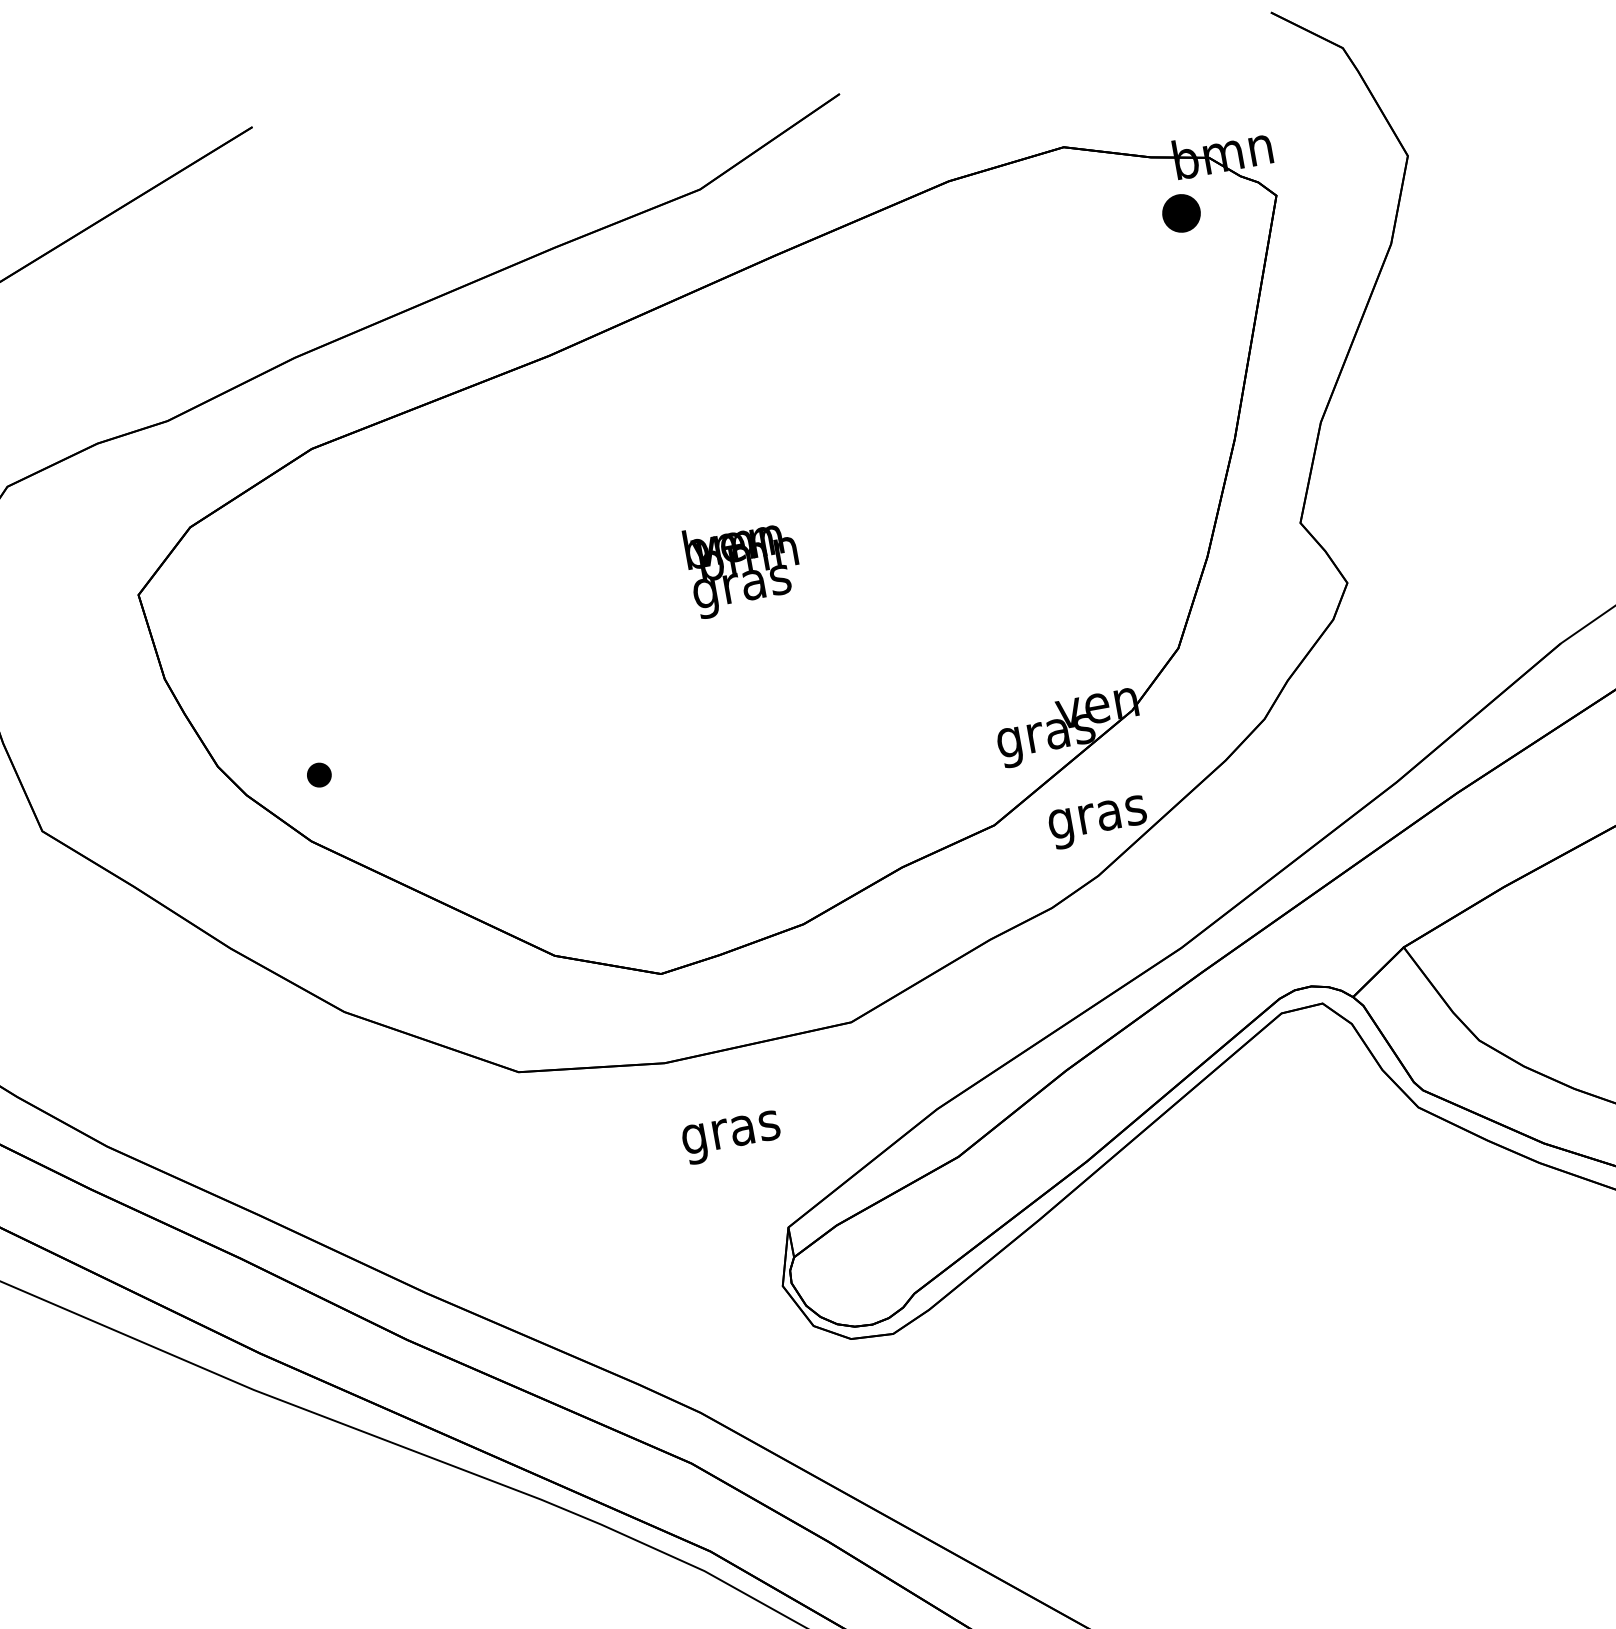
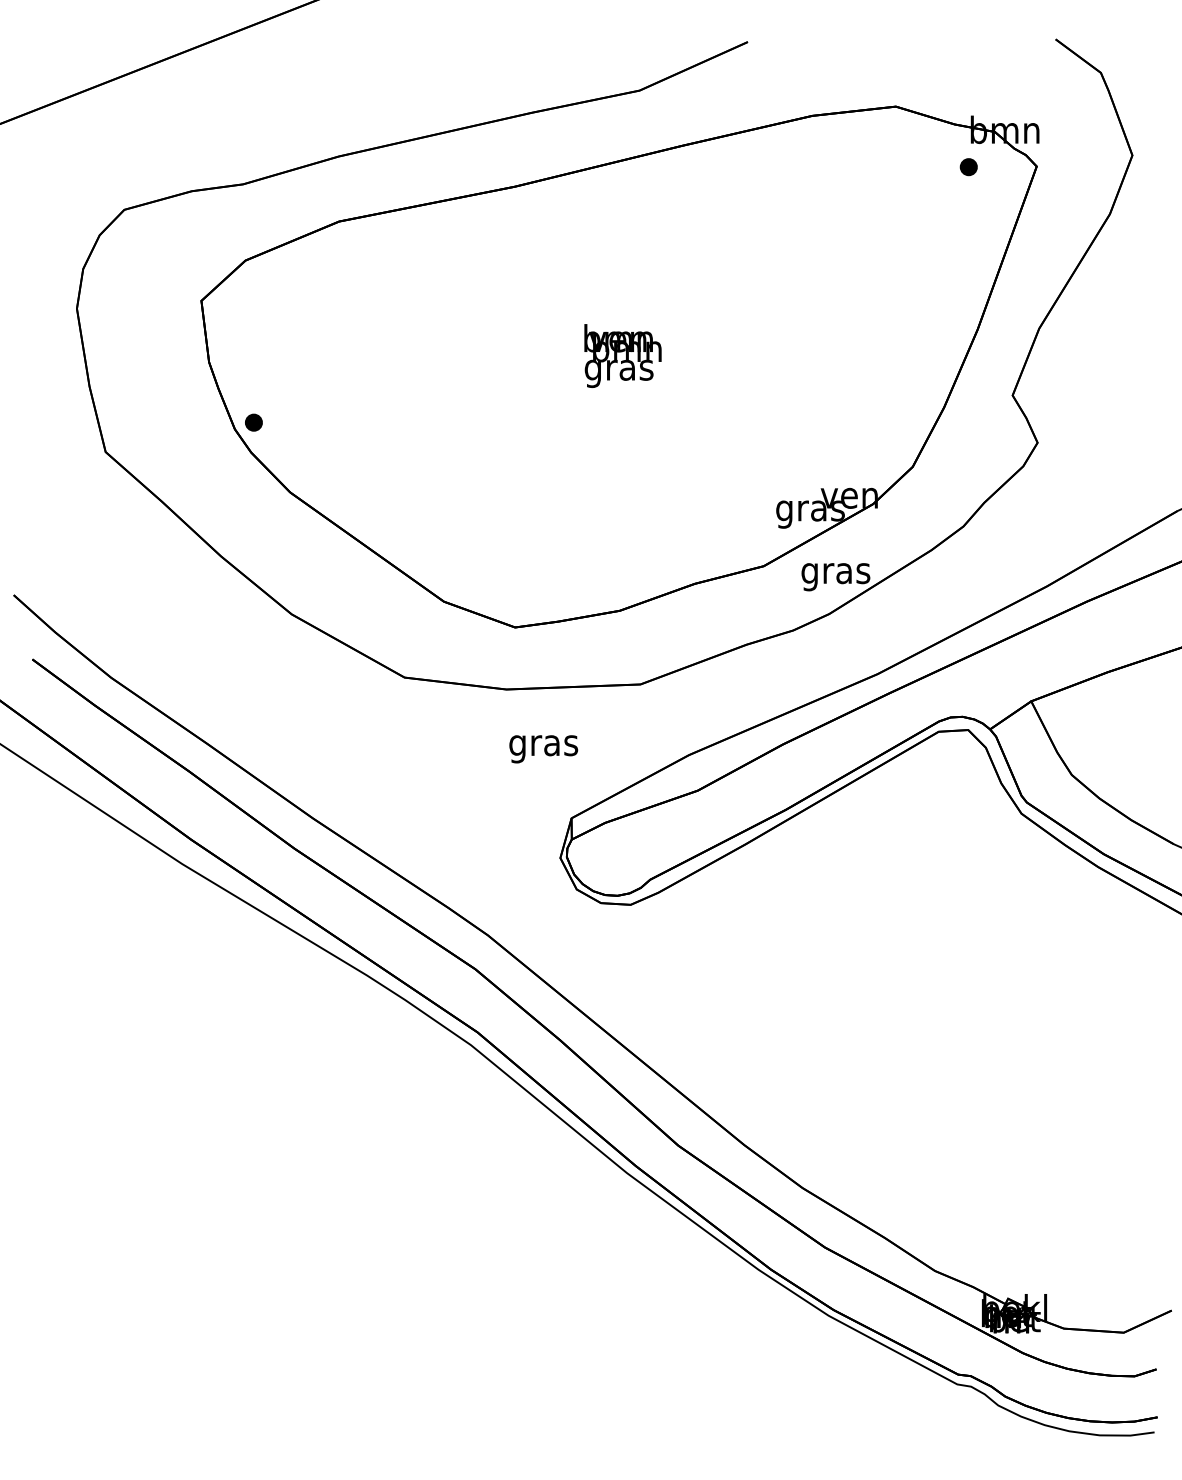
part: (1180, 214) -> (968, 167), size x0.62
part: (318, 774) -> (253, 422), moved

